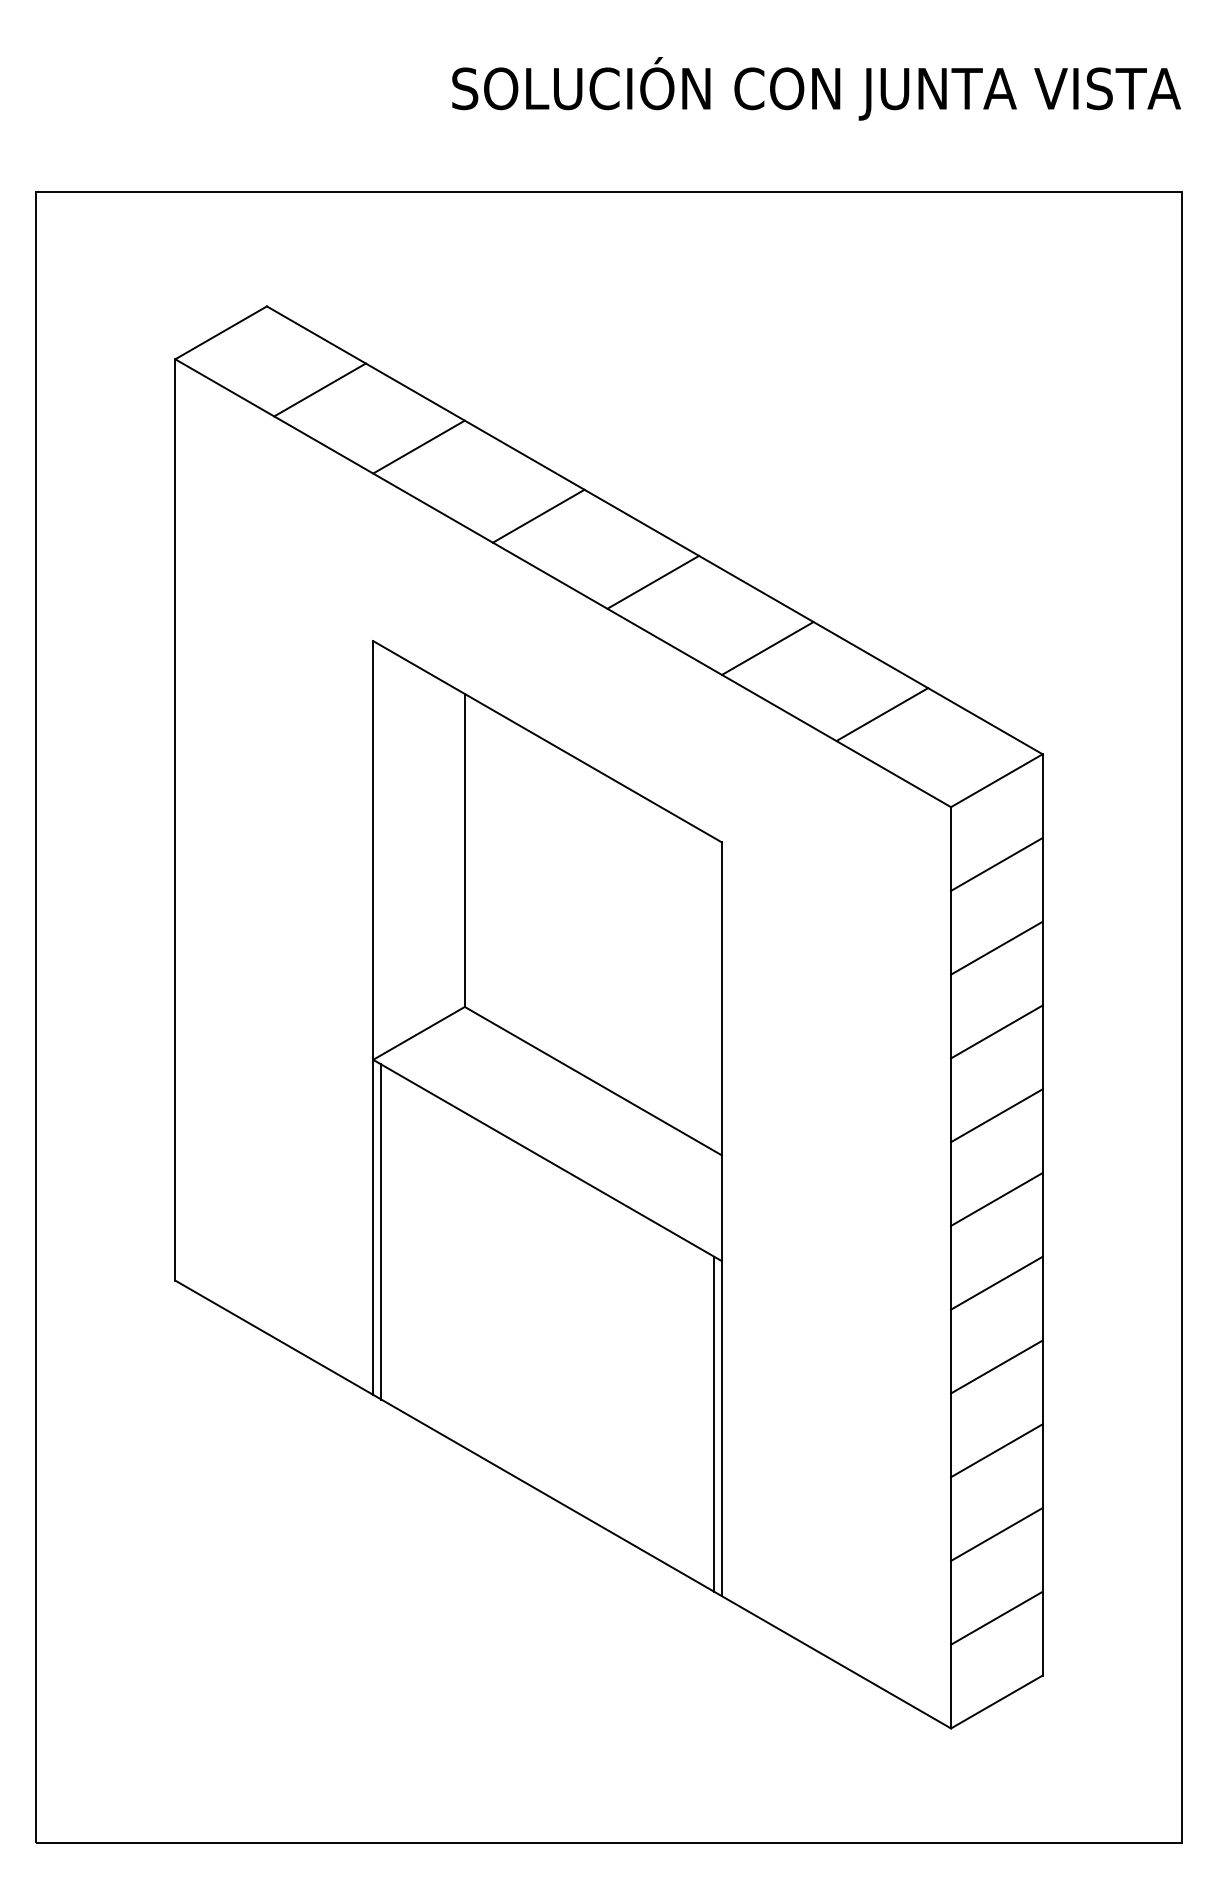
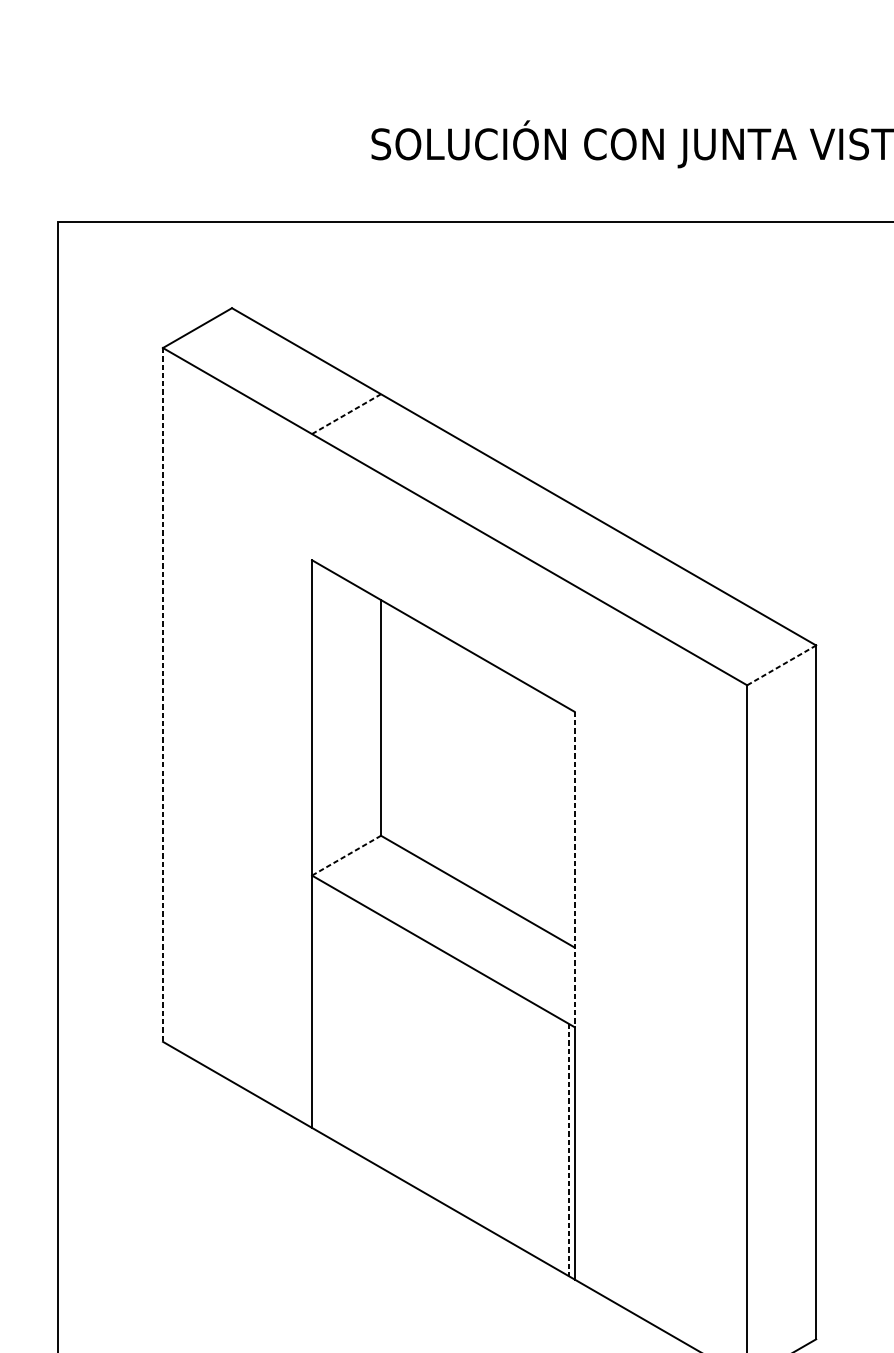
line: (319, 389) -> (271, 370), removed
line: (419, 447) -> (346, 414), solid -> dashed
line: (538, 515) -> (436, 465), removed
line: (653, 581) -> (523, 515), removed
line: (767, 648) -> (608, 565), removed
line: (882, 714) -> (695, 615), removed
line: (996, 780) -> (781, 665), solid -> dashed
line: (175, 819) -> (163, 694), solid -> dashed
line: (996, 864) -> (781, 728), removed
line: (996, 947) -> (781, 790), removed
line: (996, 1031) -> (781, 854), removed
line: (419, 1033) -> (346, 855), solid -> dashed
line: (721, 1052) -> (574, 870), solid -> dashed
line: (996, 1115) -> (781, 917), removed
line: (996, 1199) -> (781, 980), removed
line: (381, 1231) -> (318, 1004), removed
line: (996, 1282) -> (781, 1043), removed
line: (996, 1366) -> (781, 1106), removed
line: (713, 1424) -> (568, 1150), solid -> dashed
line: (996, 1450) -> (781, 1169), removed
line: (996, 1534) -> (781, 1233), removed
line: (996, 1617) -> (781, 1295), removed

